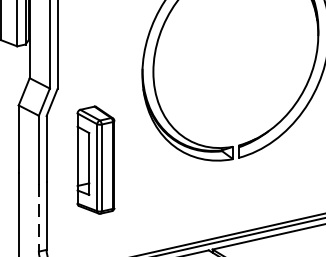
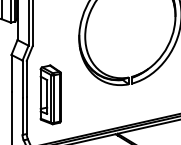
part: (95, 159) -> (50, 94), moved
line: (38, 217) -> (22, 116), dashed -> solid

